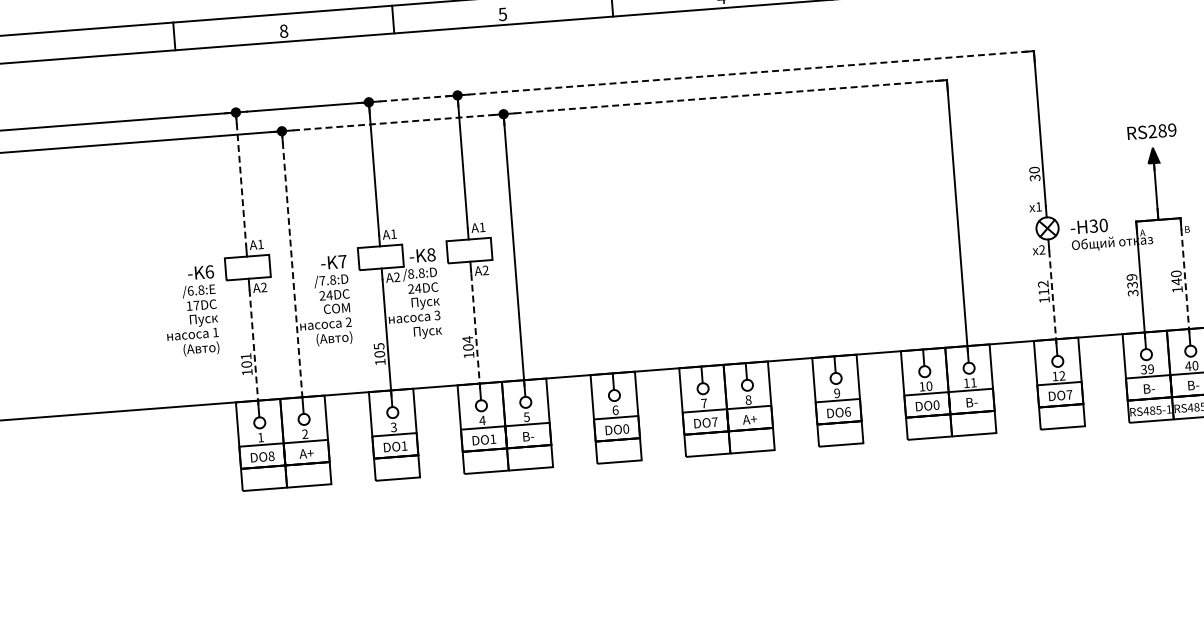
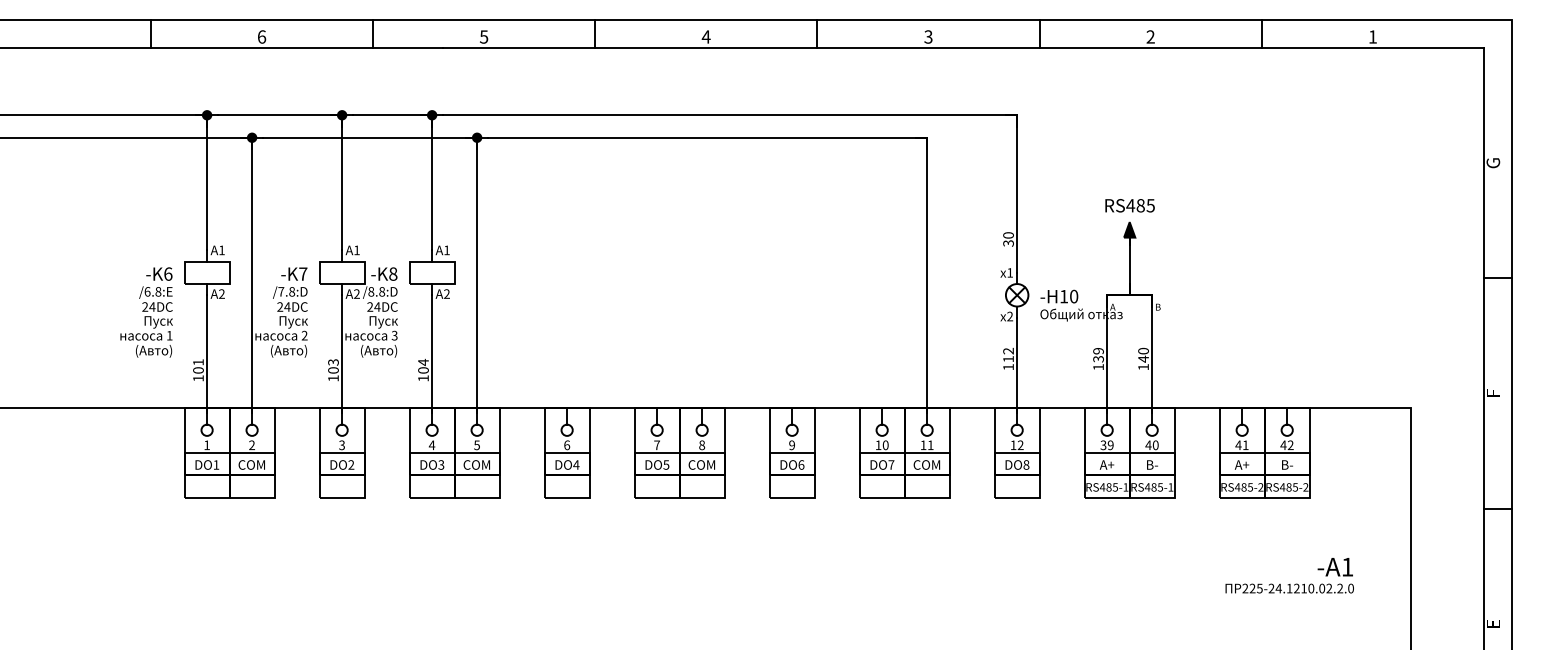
text: (283, 30) -> (261, 36), 8 -> 6
line: (751, 73) -> (730, 115), dashed -> solid
line: (731, 96) -> (708, 137), dashed -> solid
line: (419, 98) -> (393, 115), dashed -> solid
line: (398, 122) -> (370, 137), dashed -> solid
text: (1162, 130) -> (1140, 205), RS289 -> RS485
line: (241, 178) -> (207, 182), dashed -> solid
text: (1093, 226) -> (1063, 296), -H30 -> -H10
line: (292, 266) -> (252, 275), dashed -> solid
line: (1185, 276) -> (1152, 354), dashed -> solid
text: (1133, 293) -> (1098, 367), 339 -> 139
line: (1053, 297) -> (1017, 365), dashed -> solid
text: (192, 305) -> (148, 306), 17DC -> 24DC
text: (336, 310) -> (293, 322), COM -> Пуск
line: (476, 330) -> (432, 353), dashed -> solid
text: (423, 332) -> (379, 351), Пуск -> (Авто)
text: (379, 346) -> (333, 362), 105 -> 103
line: (254, 348) -> (207, 354), dashed -> solid
text: (1148, 388) -> (1106, 464), B- -> A+
text: (1069, 394) -> (1026, 464), DO7 -> DO8
text: (971, 402) -> (926, 464), B- -> COM
text: (936, 404) -> (891, 464), DO0 -> DO7
text: (749, 419) -> (701, 464), A+ -> COM
text: (714, 421) -> (666, 464), DO7 -> DO5
text: (626, 428) -> (576, 464), DO0 -> DO4
text: (527, 436) -> (476, 464), B- -> COM
text: (493, 438) -> (441, 464), DO1 -> DO3
text: (404, 445) -> (351, 464), DO1 -> DO2
text: (306, 453) -> (251, 464), A+ -> COM
text: (271, 455) -> (216, 464), DO8 -> DO1

